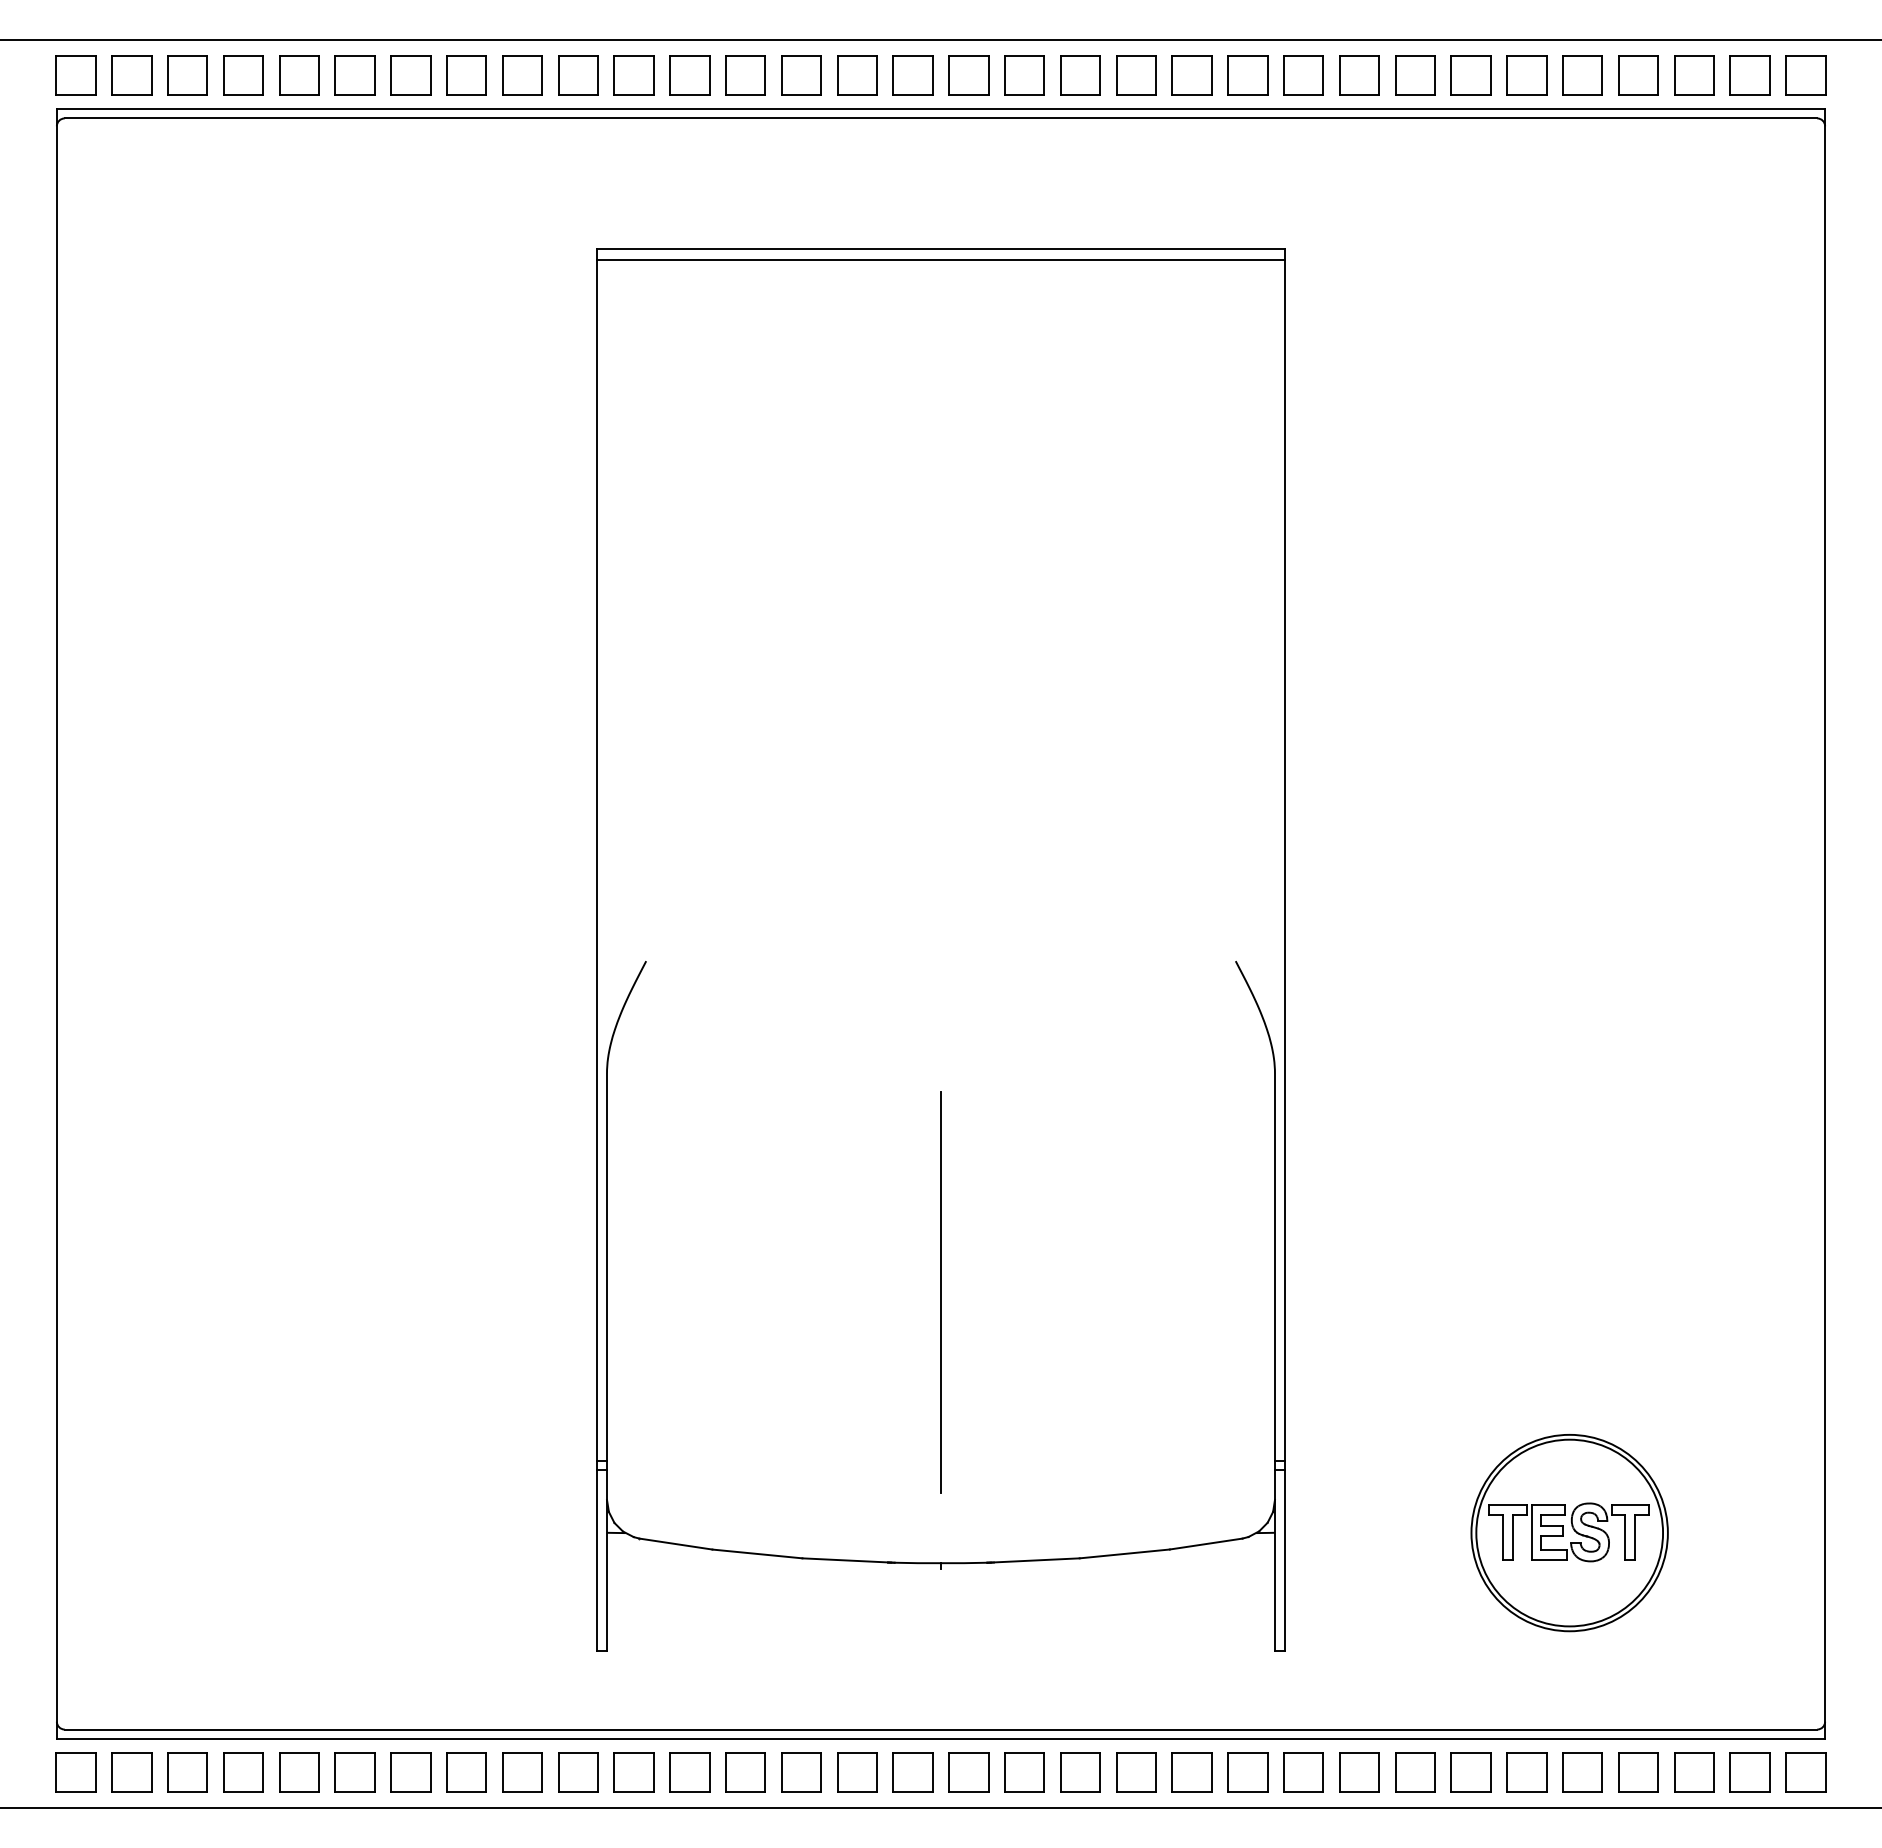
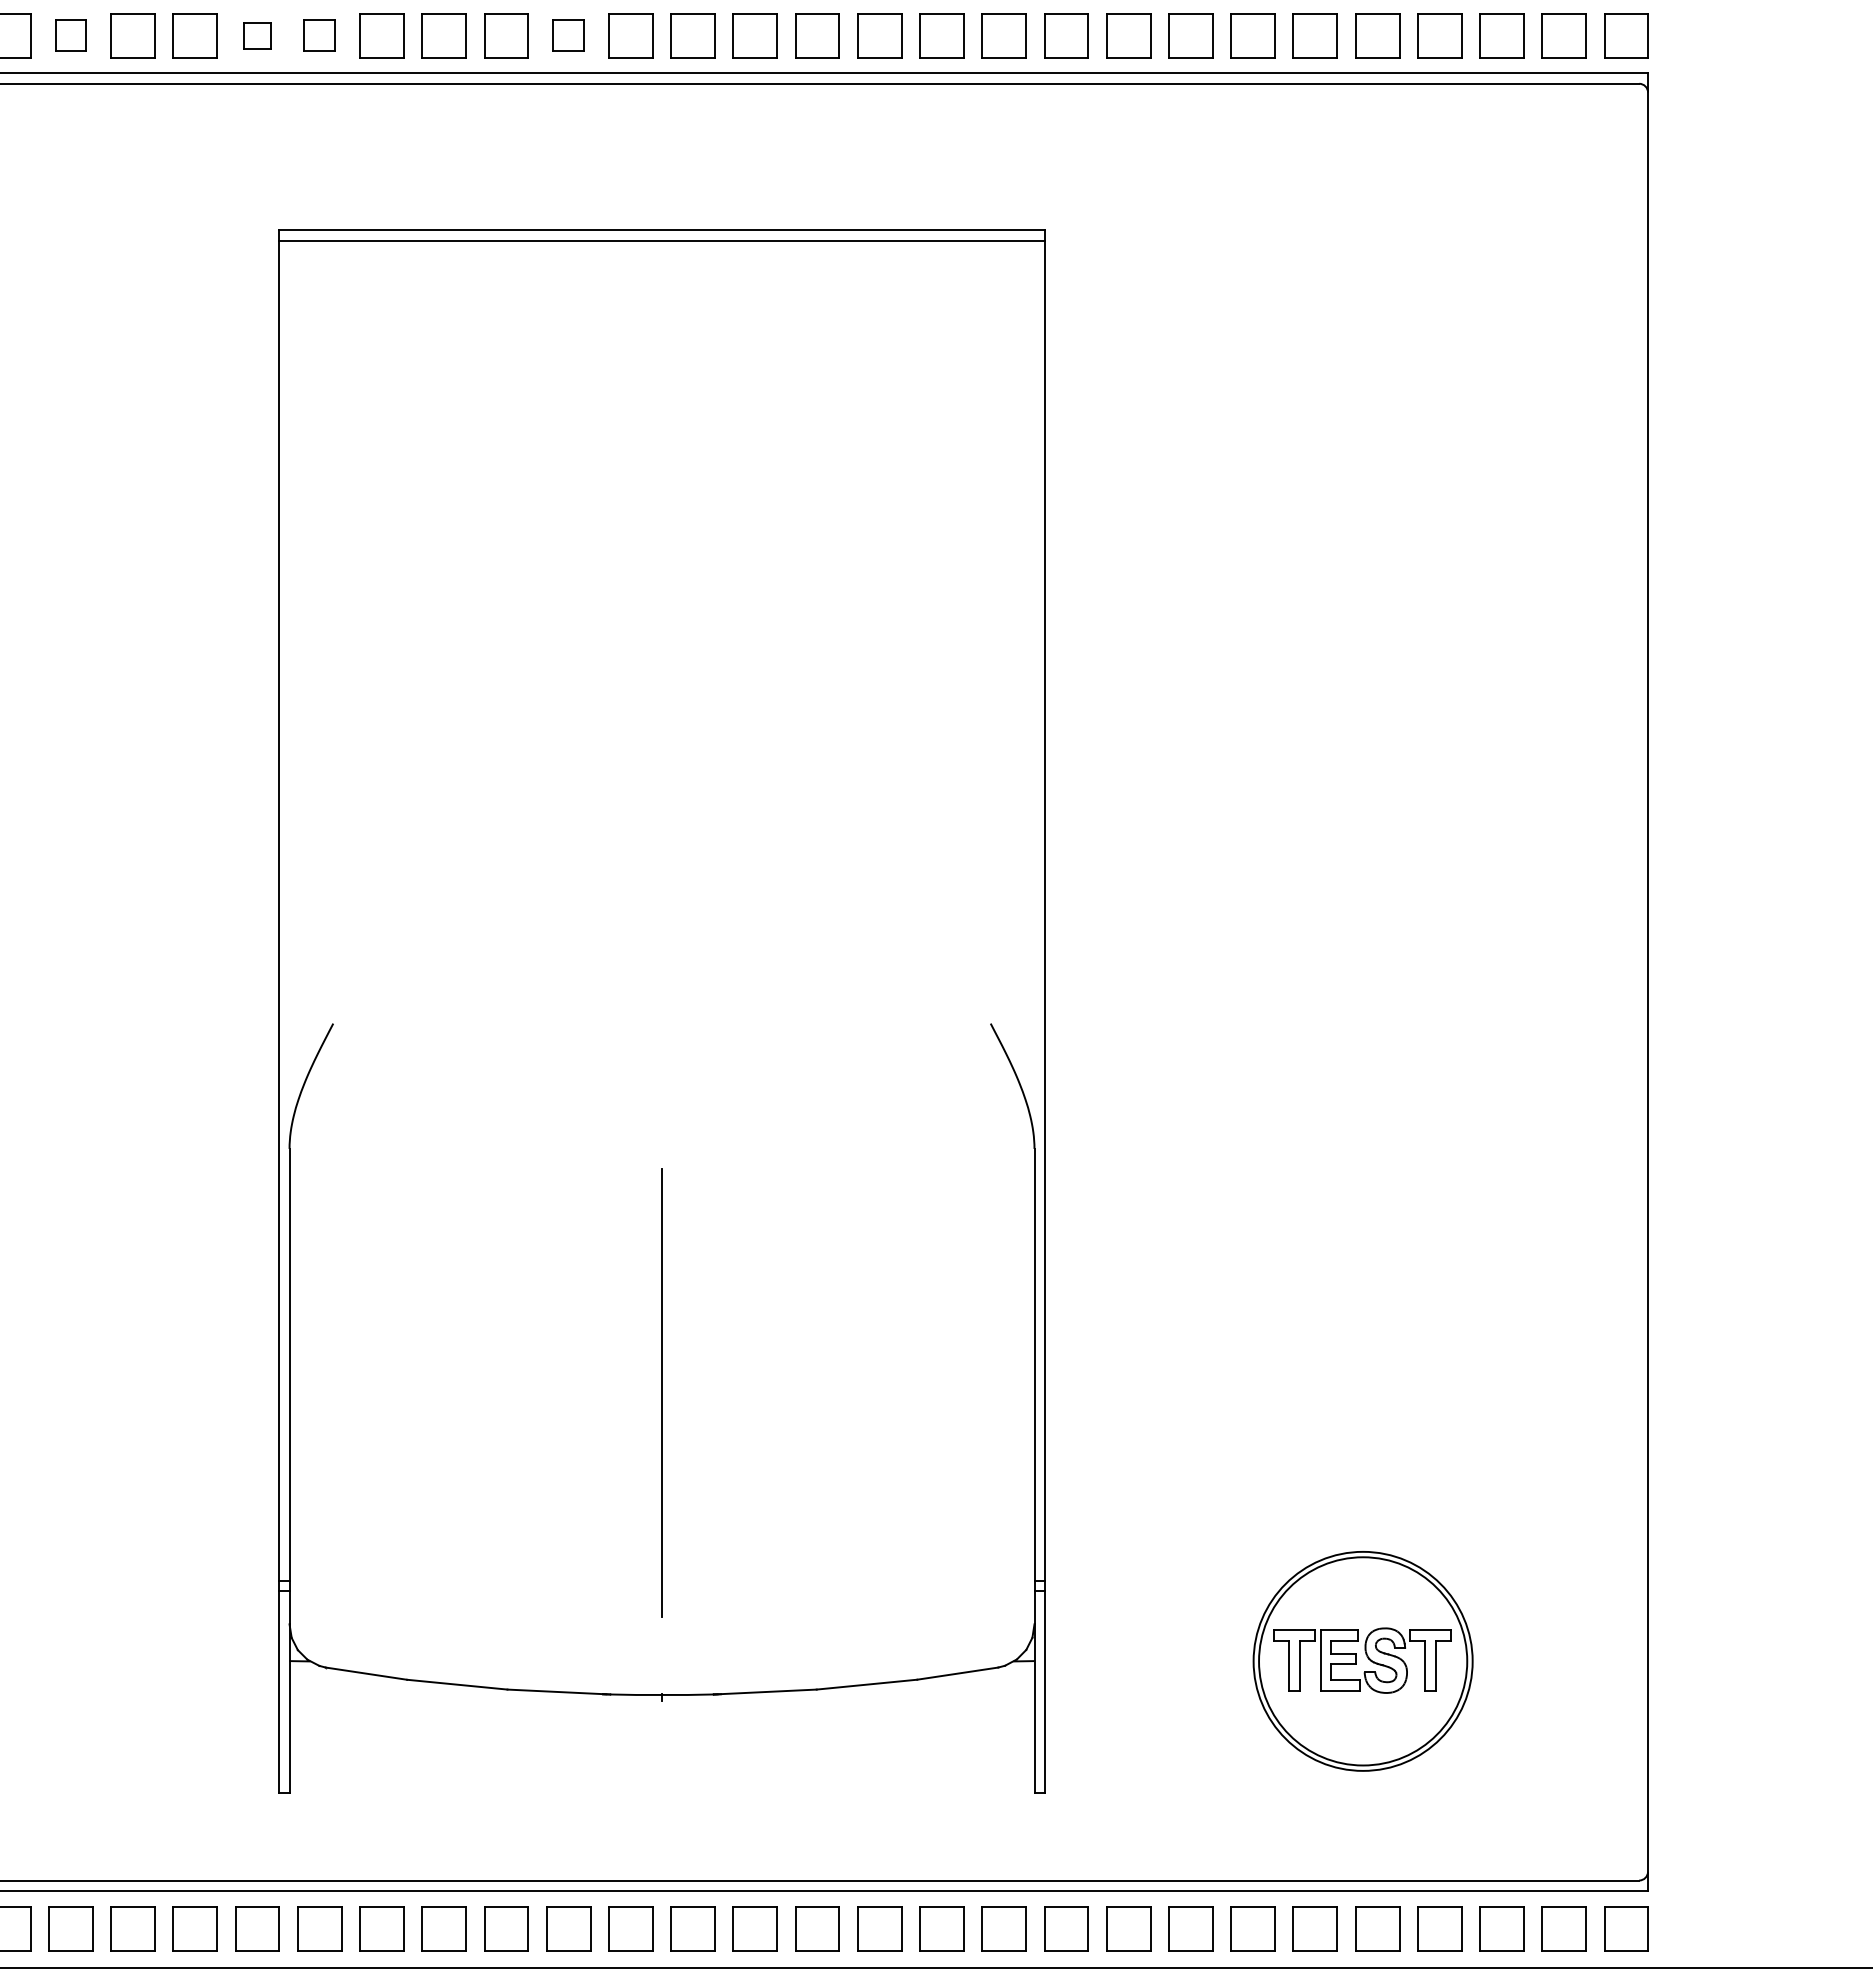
part: (410, 75) -> (70, 35), size x0.7
part: (578, 75) -> (257, 35), size x0.6
part: (633, 75) -> (319, 35), size x0.7
part: (857, 75) -> (568, 35), size x0.7

